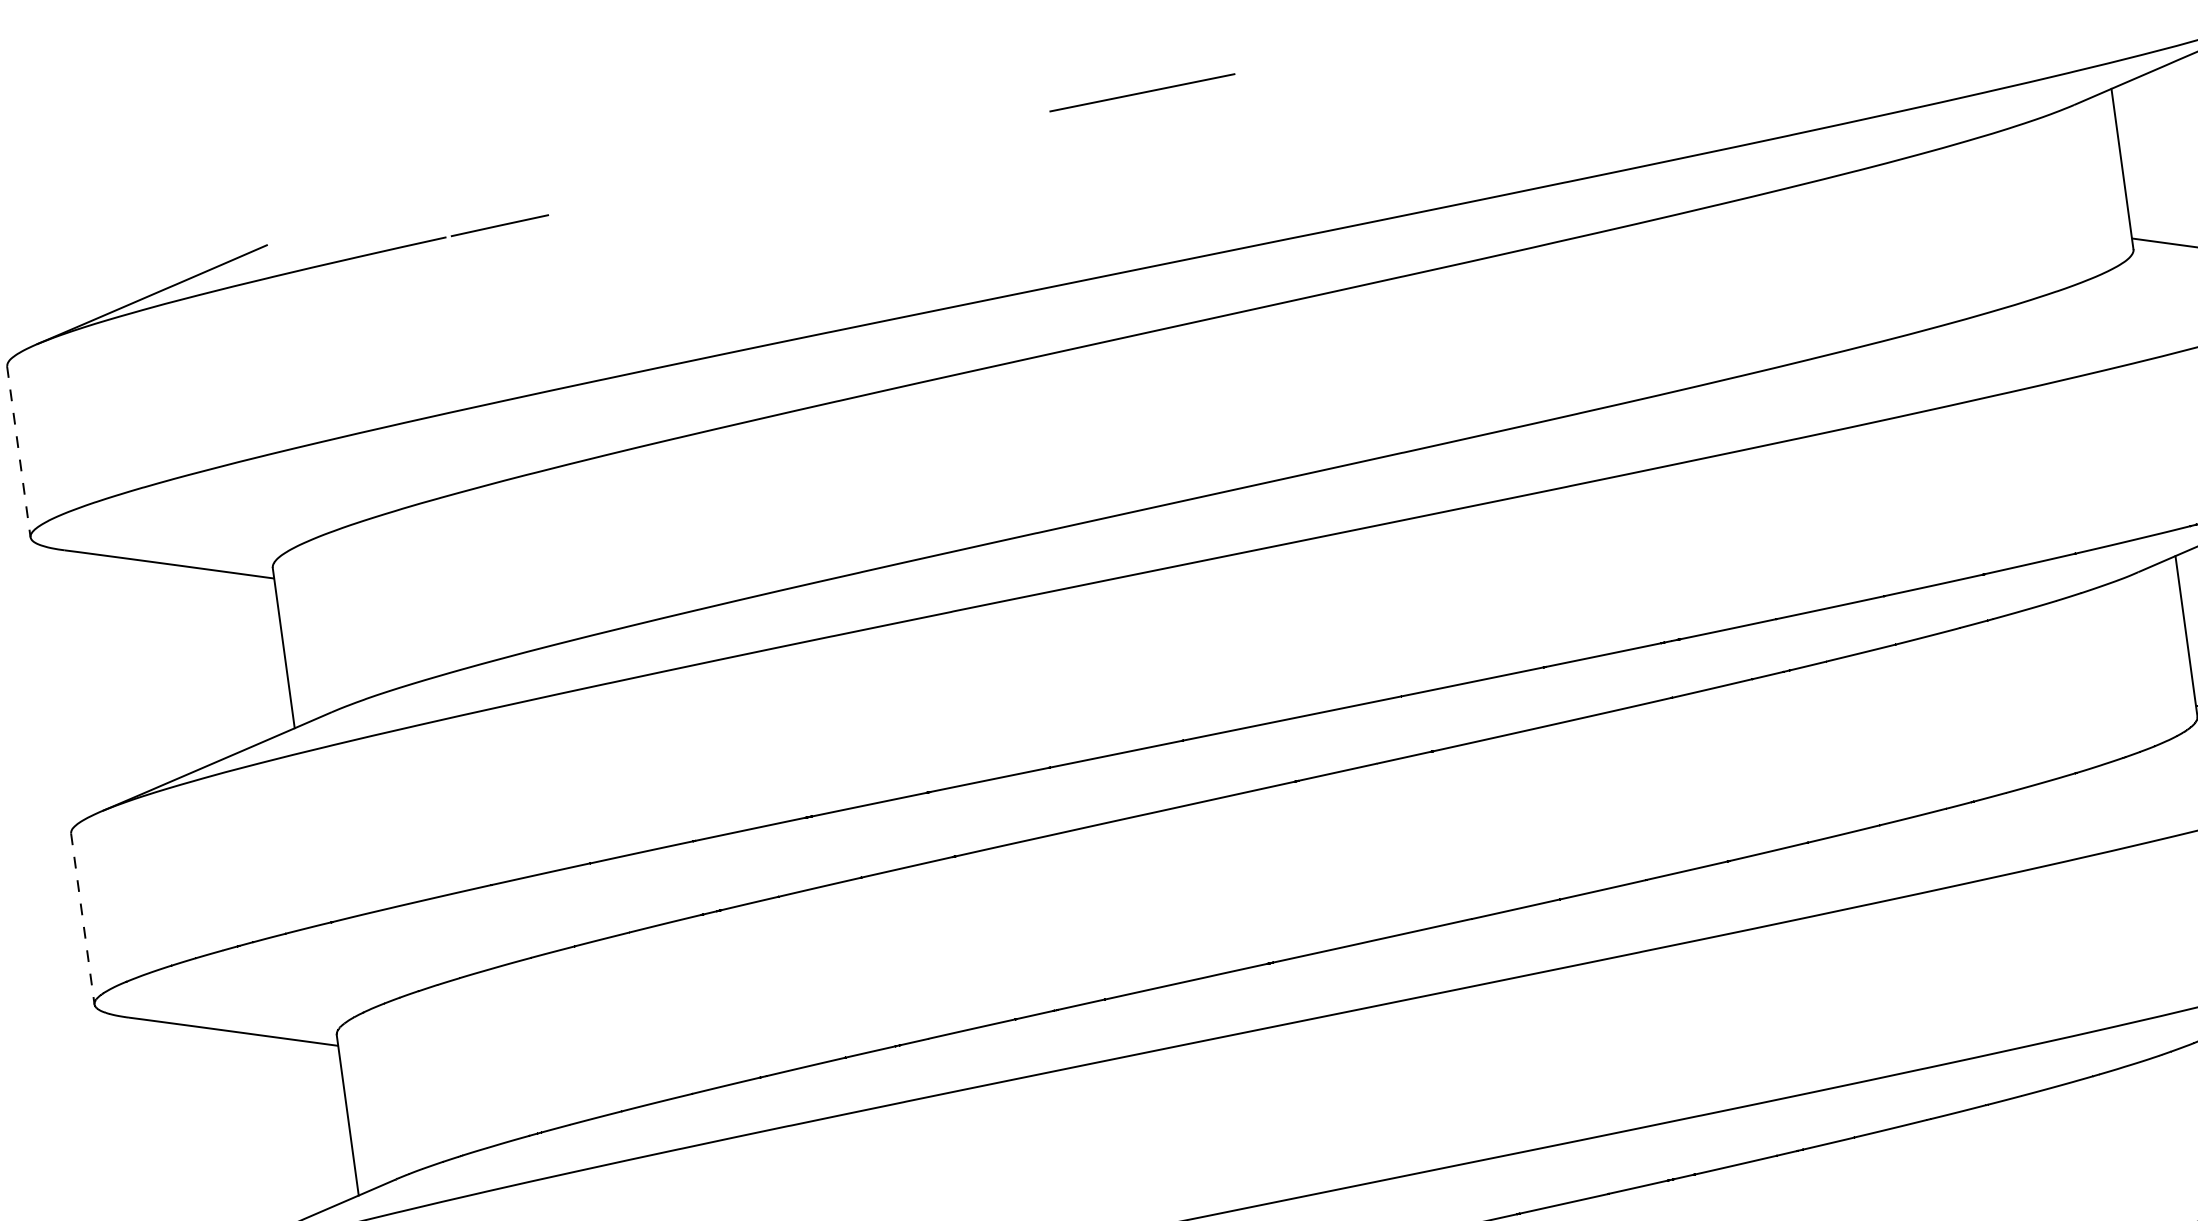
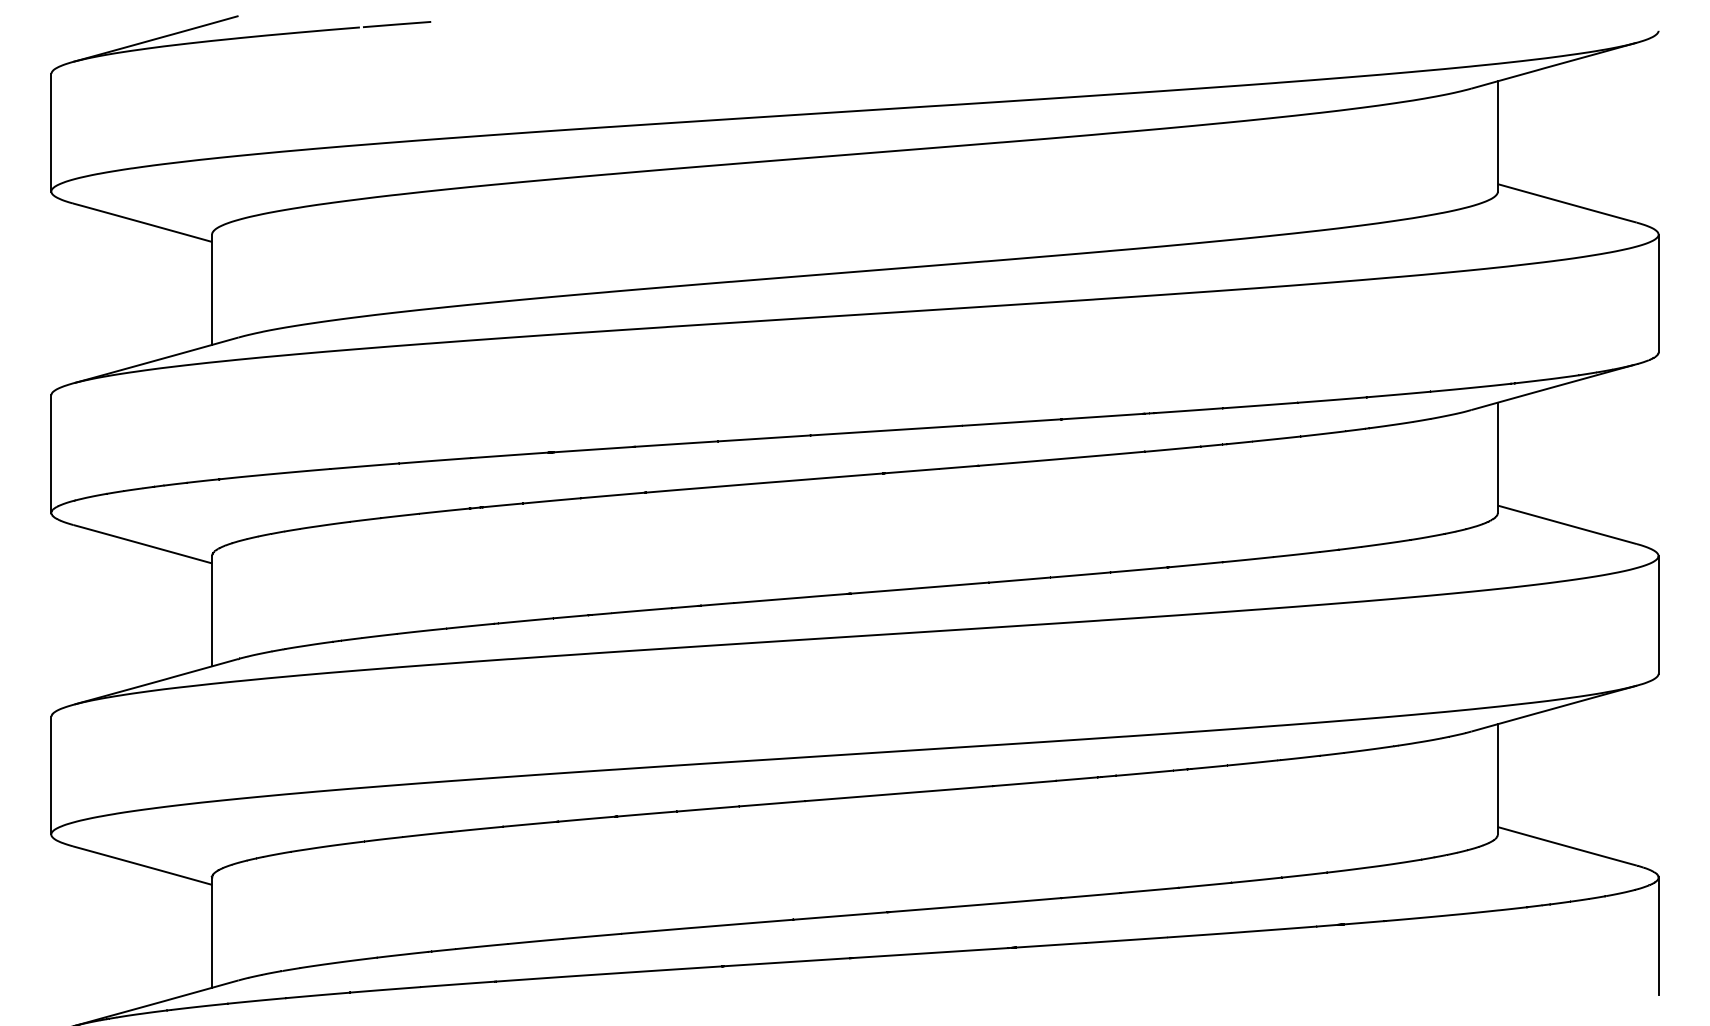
line: (19, 451) -> (51, 132), dashed -> solid
line: (83, 919) -> (51, 454), dashed -> solid

